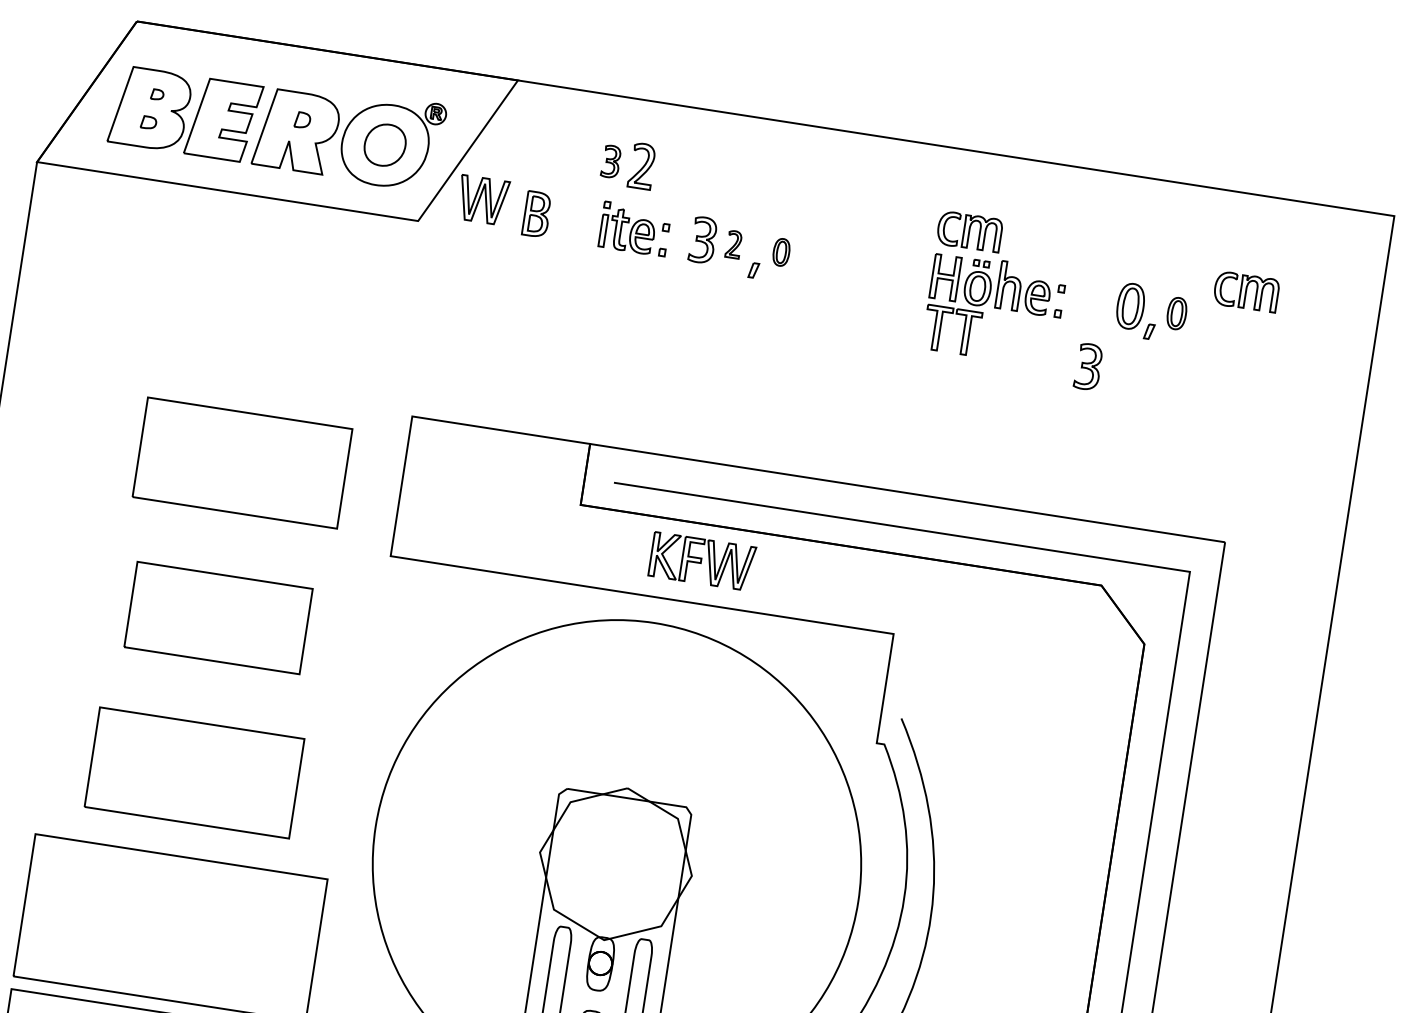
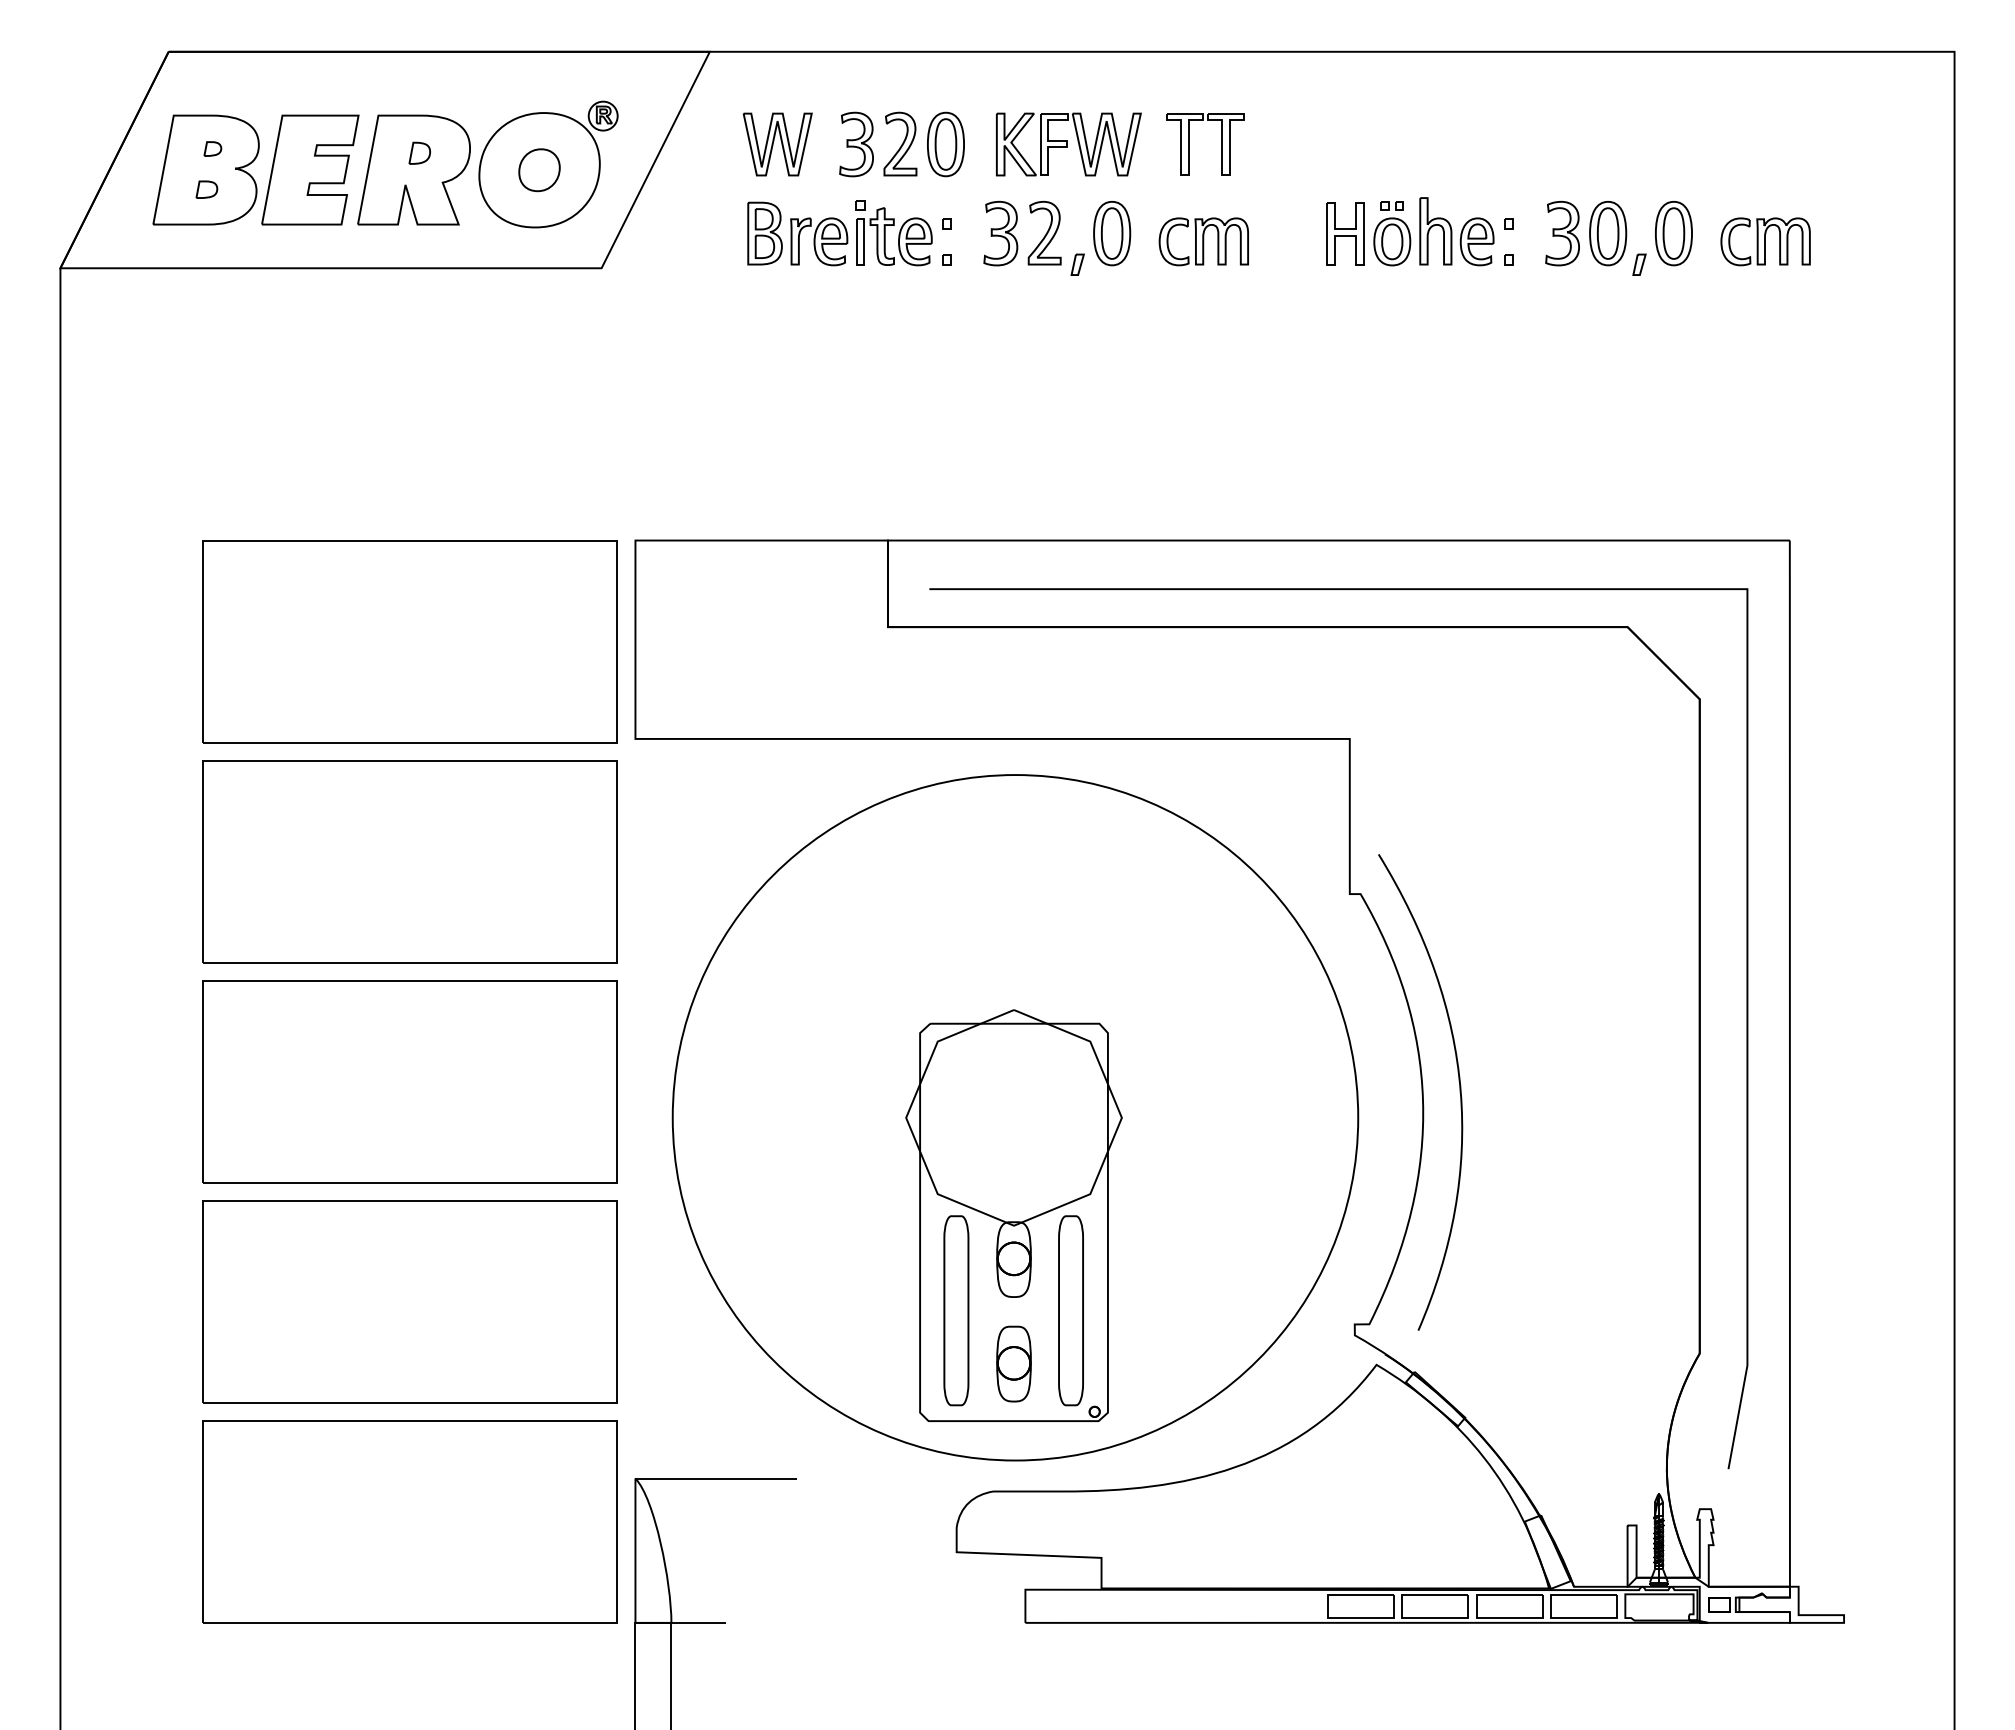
part: (385, 145) -> (539, 170), size x0.71
part: (611, 161) -> (856, 144), size x1.43
part: (673, 171) -> (945, 144), added
part: (482, 200) -> (777, 144), moved
part: (574, 225) -> (819, 241), added
part: (969, 231) -> (1203, 241), moved
part: (733, 244) -> (1044, 232), size x1.67
part: (781, 252) -> (1112, 233), size x1.67
part: (1246, 291) -> (1765, 241), moved
part: (1176, 313) -> (1673, 233), size x1.43
part: (940, 328) -> (1189, 144), moved
part: (1088, 366) -> (1562, 233), moved
part: (242, 462) -> (409, 641), size x1.43
part: (702, 561) -> (1068, 144), moved
part: (218, 617) -> (409, 861), size x1.67
part: (194, 772) -> (409, 1081), size x1.43

